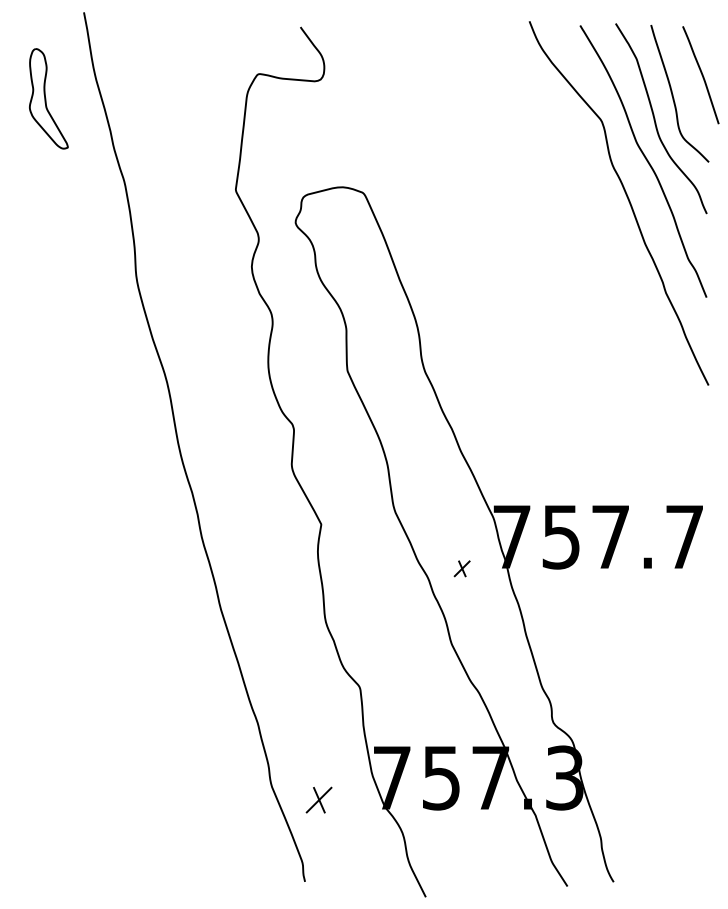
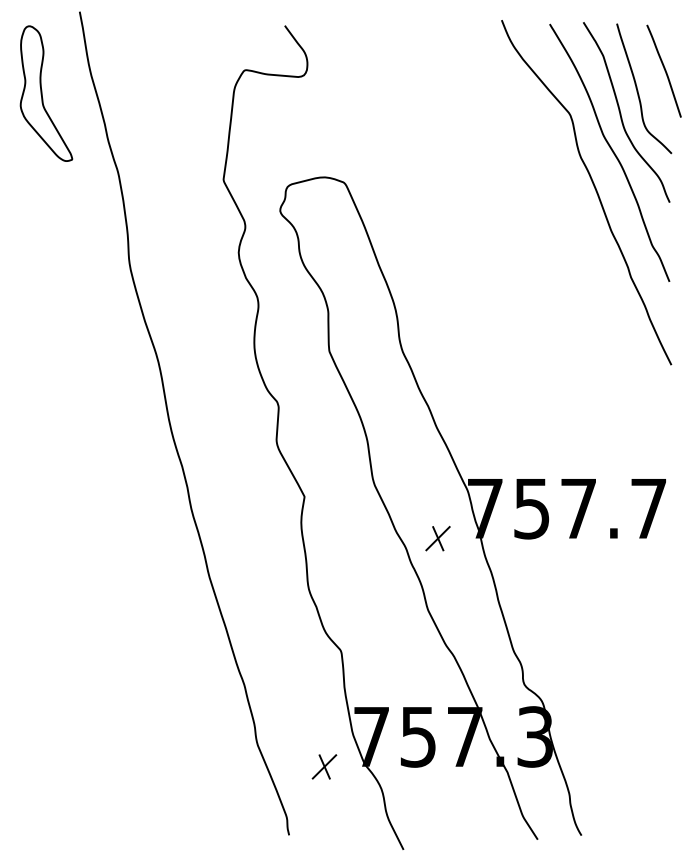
part: (48, 98) -> (46, 93), size x1.43
part: (461, 568) -> (437, 538), size x1.67
part: (319, 799) -> (324, 766), moved

